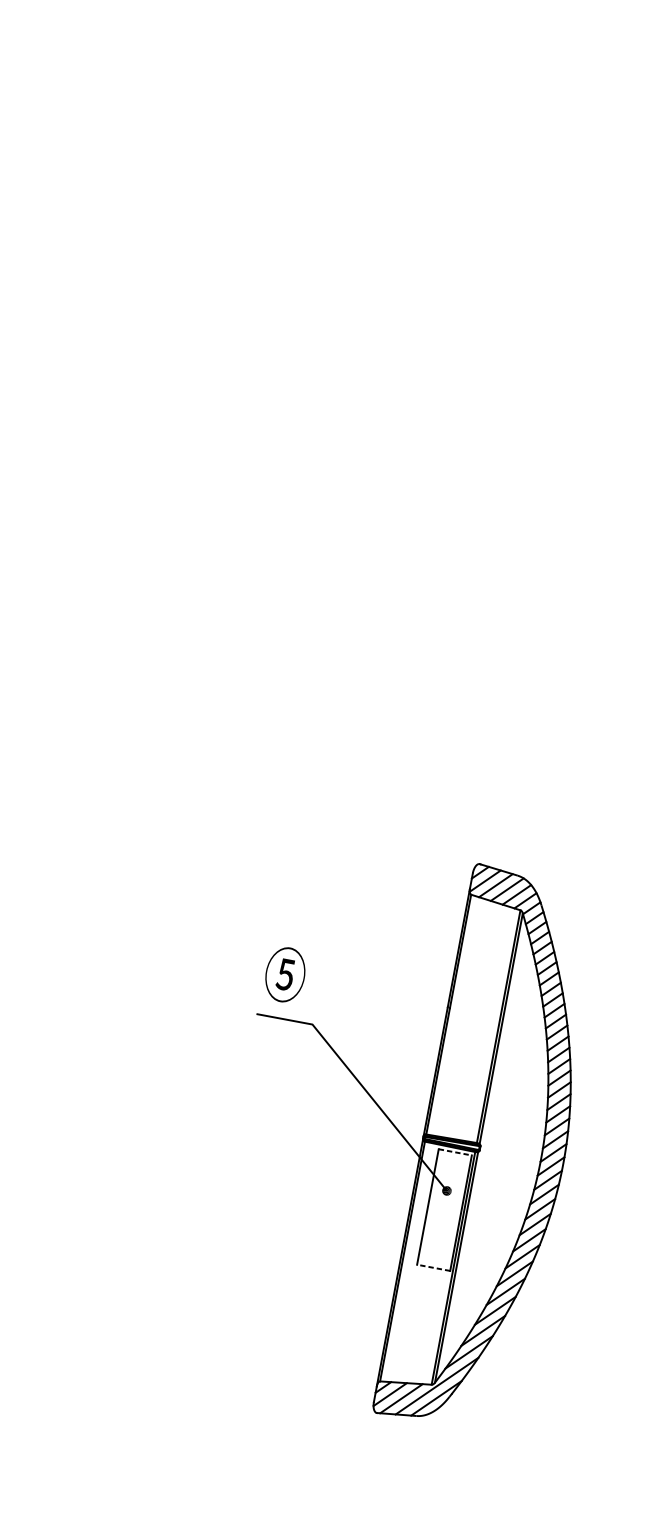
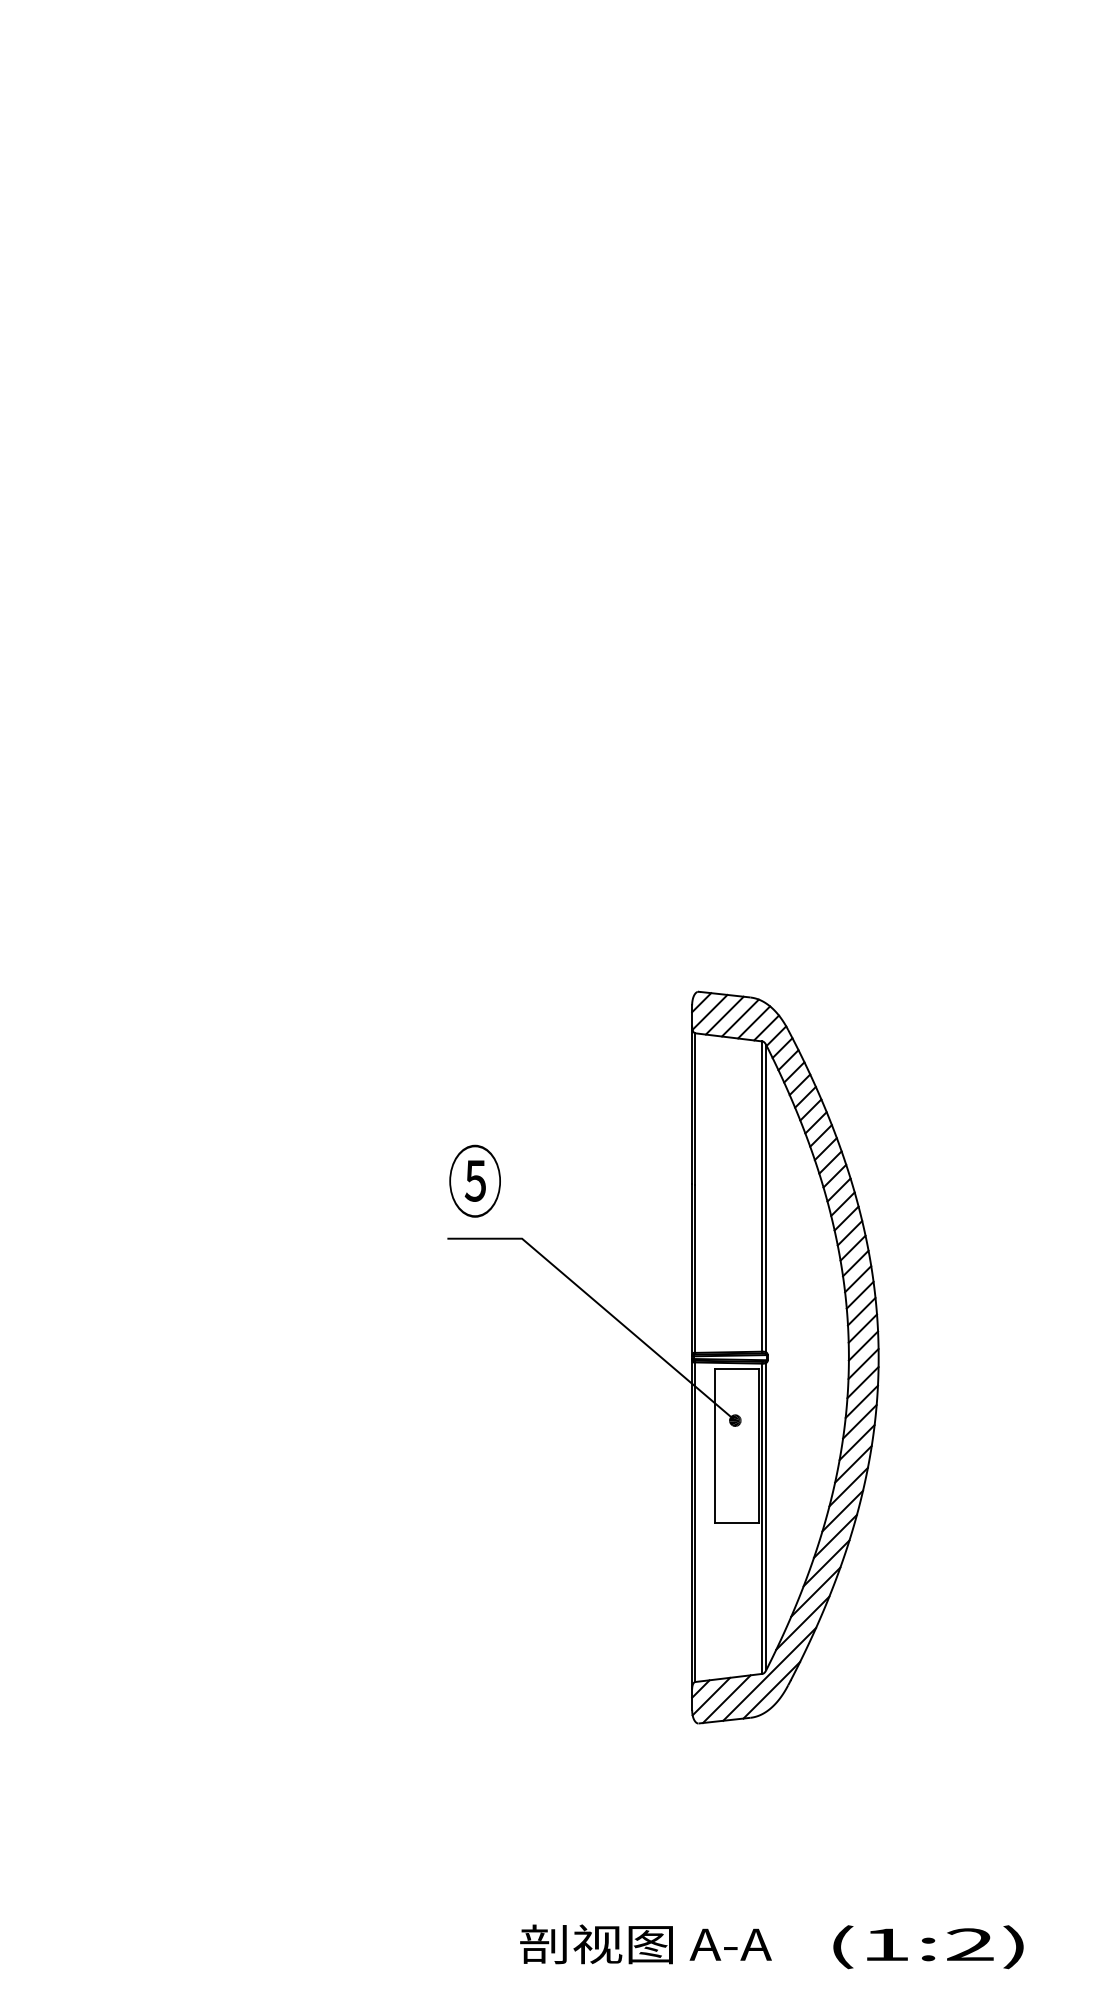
line: (455, 1152) -> (737, 1368), dashed -> solid
line: (433, 1267) -> (736, 1522), dashed -> solid

